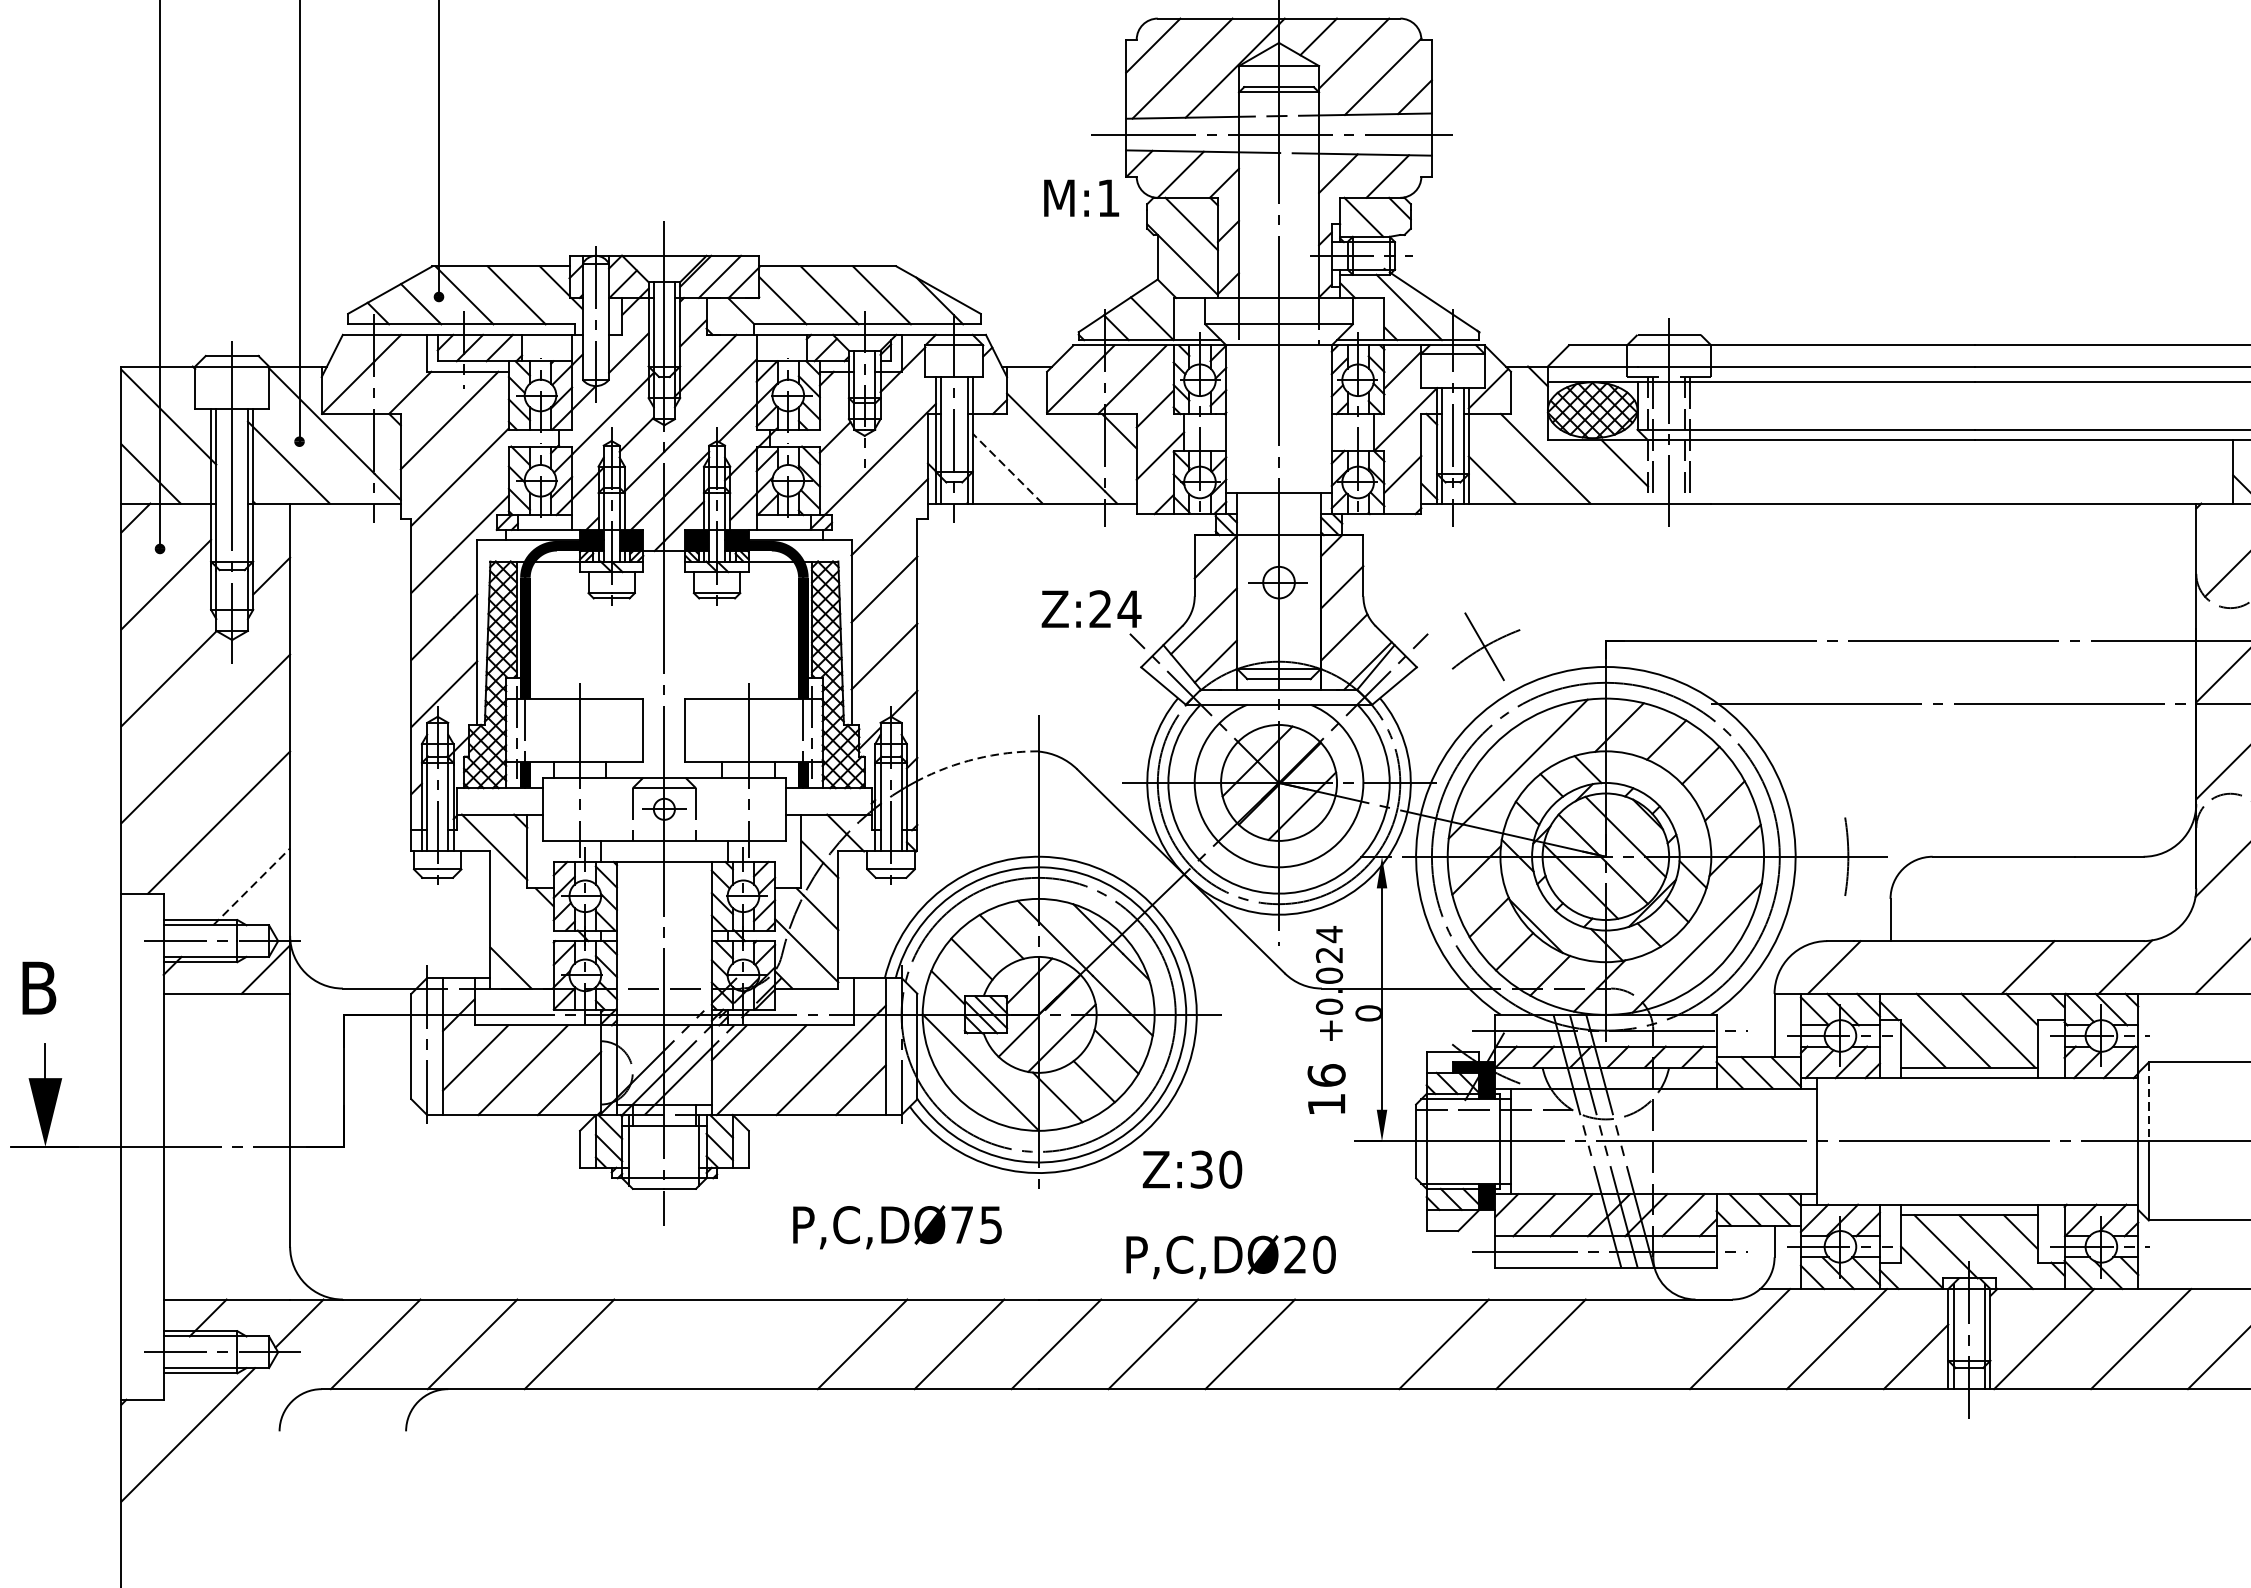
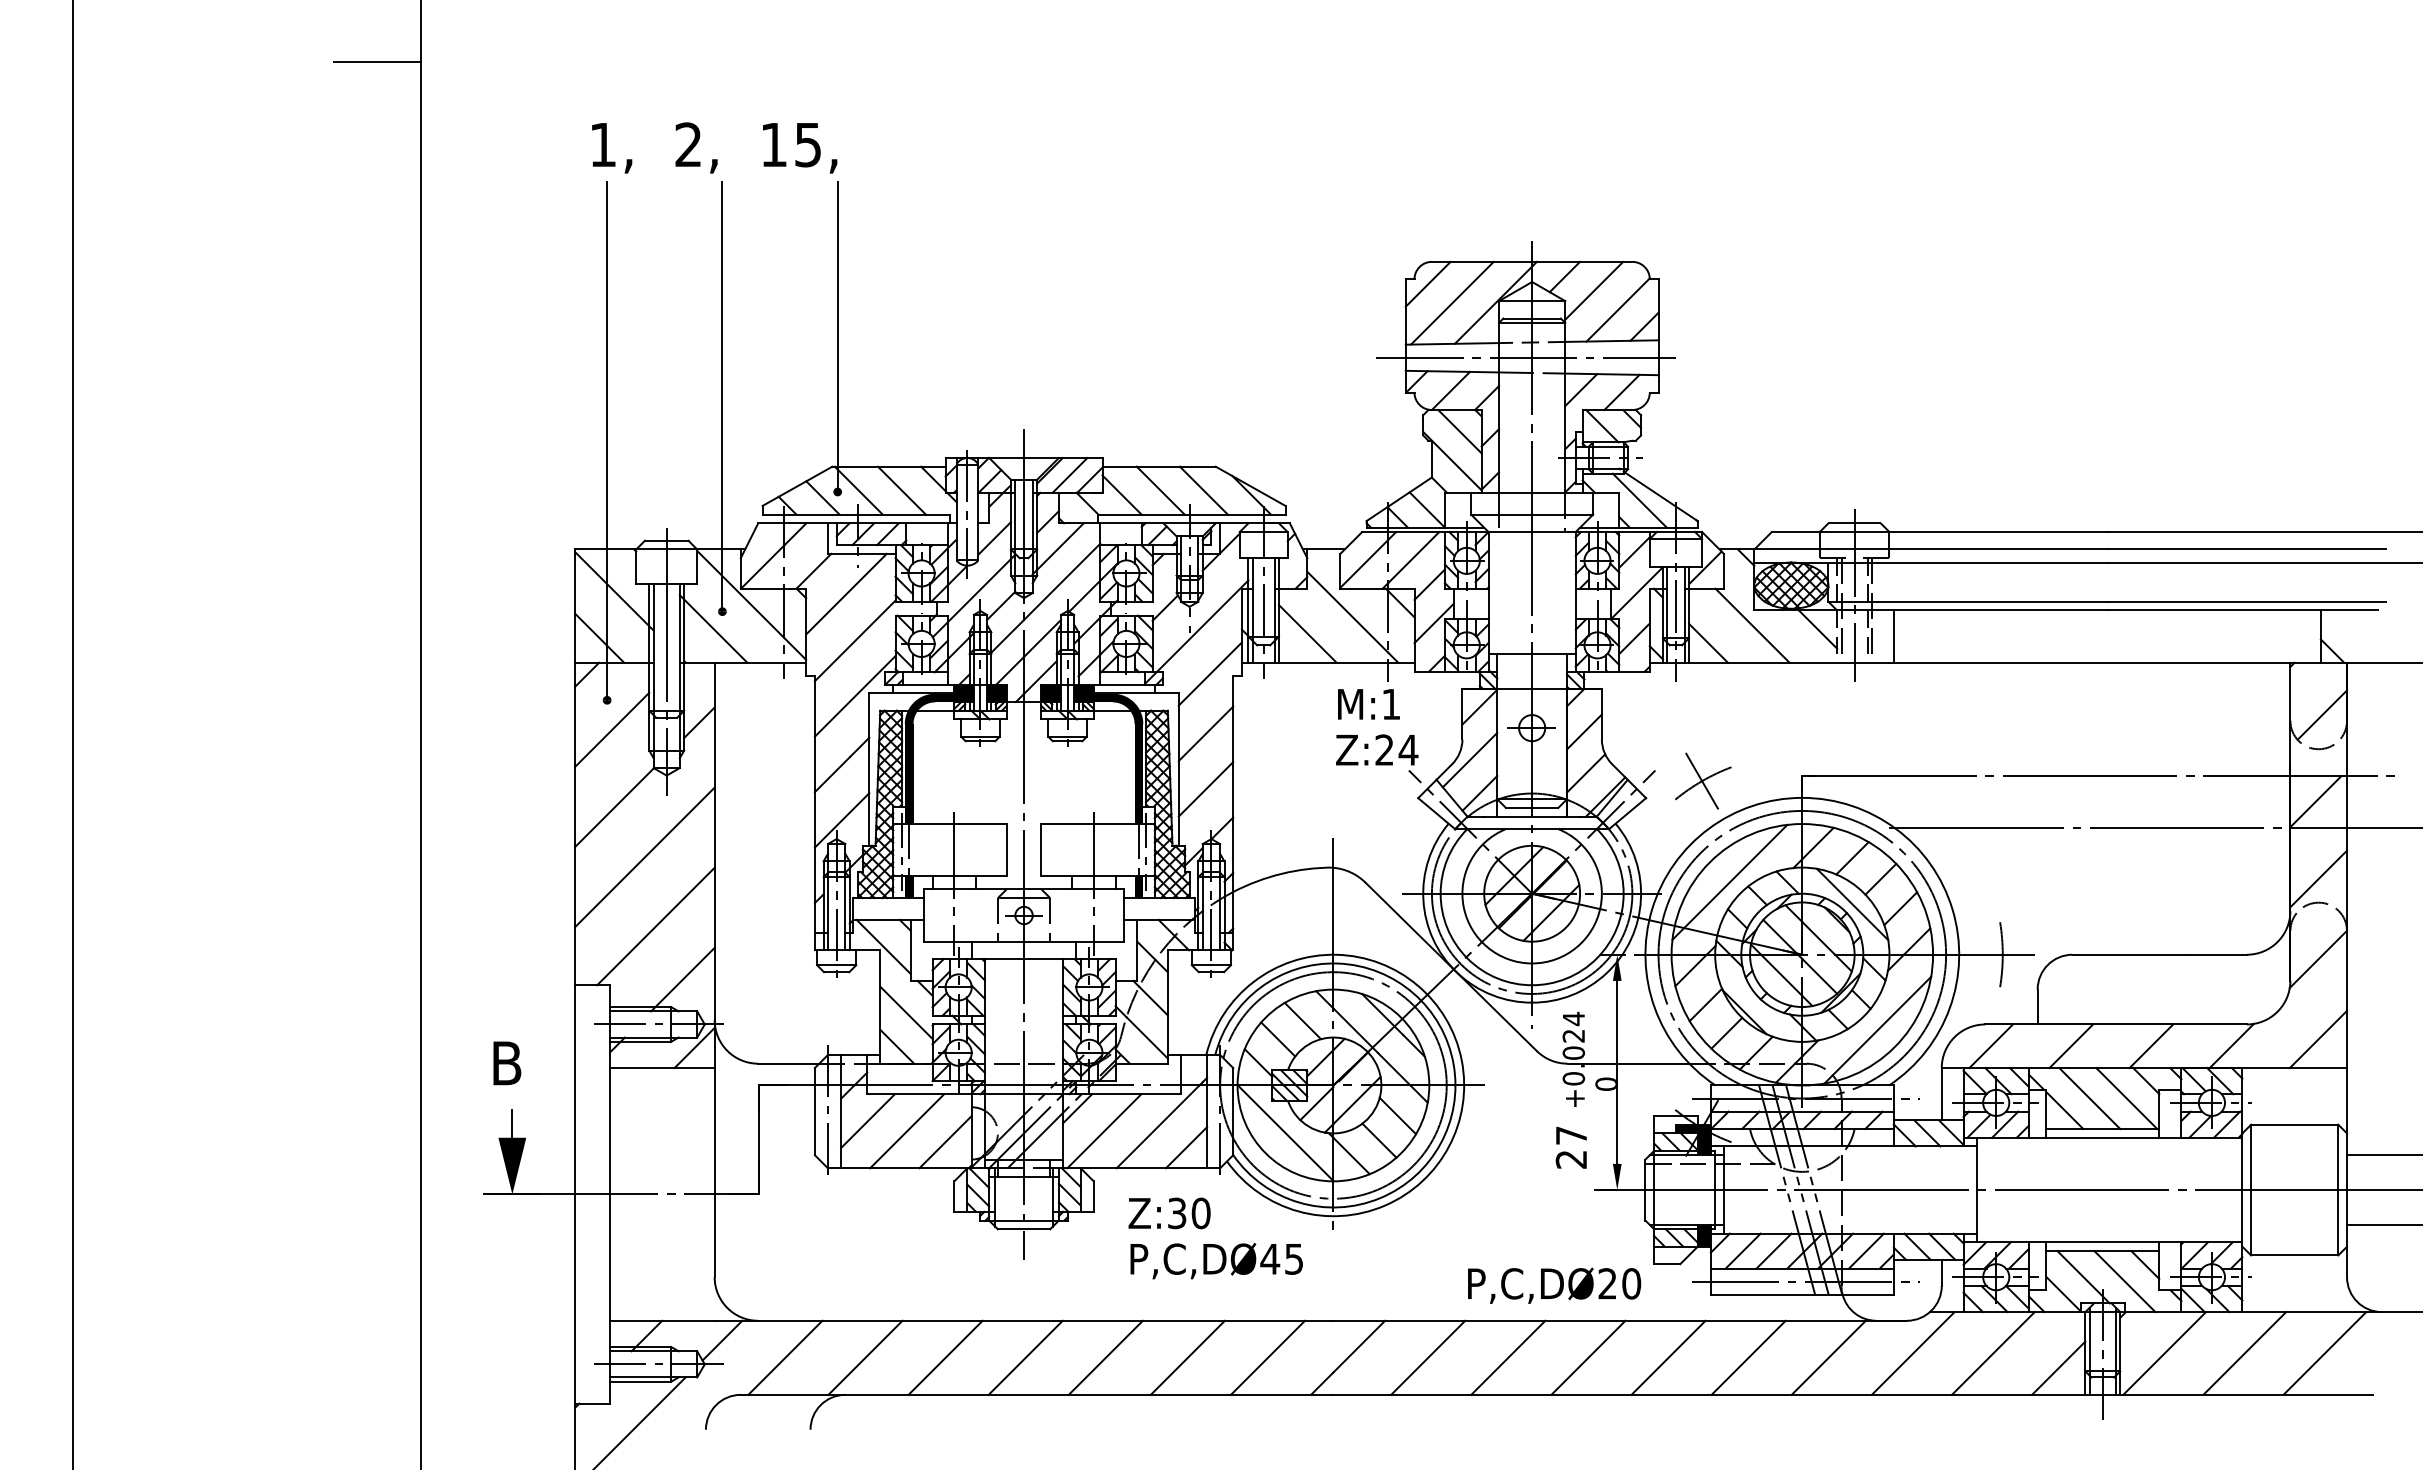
text: (1081, 198) -> (1368, 704), moved
line: (1007, 468) -> (1307, 633), dashed -> solid
line: (1716, 471) -> (1893, 636), added
arc: (975, 758) -> (1281, 873), dashed -> solid
line: (1666, 795) -> (1852, 904), added
line: (251, 886) -> (682, 979), dashed -> solid
line: (522, 926) -> (906, 1012), added
line: (1931, 967) -> (2071, 1046), added
text: (1326, 1089) -> (1571, 1147), 16 -> 27
line: (2149, 1102) -> (2251, 1157), dashed -> solid
text: (1192, 1169) -> (1169, 1213), moved
text: (962, 1225) -> (1270, 1259), P,C,DØ75 -> P,C,DØ45
text: (1231, 1256) -> (1554, 1285), moved
line: (666, 1343) -> (1025, 1357), added
line: (762, 1343) -> (1105, 1357), added
line: (1347, 1343) -> (1588, 1357), added
line: (1637, 1343) -> (1828, 1357), added

